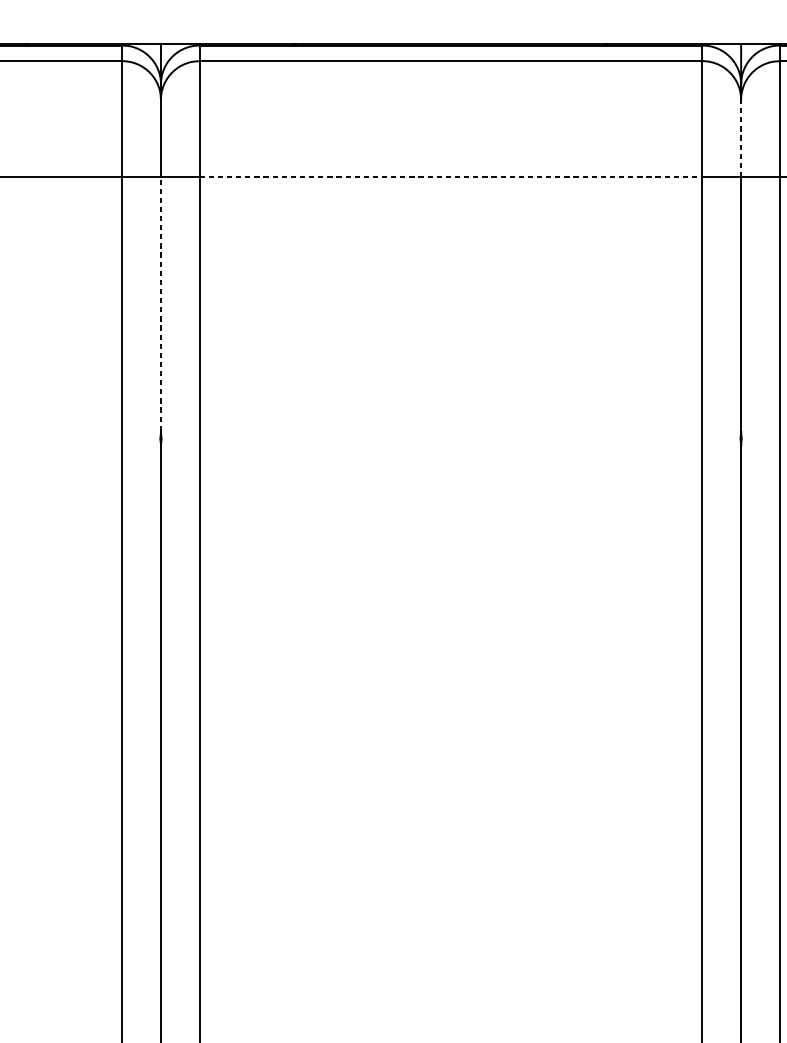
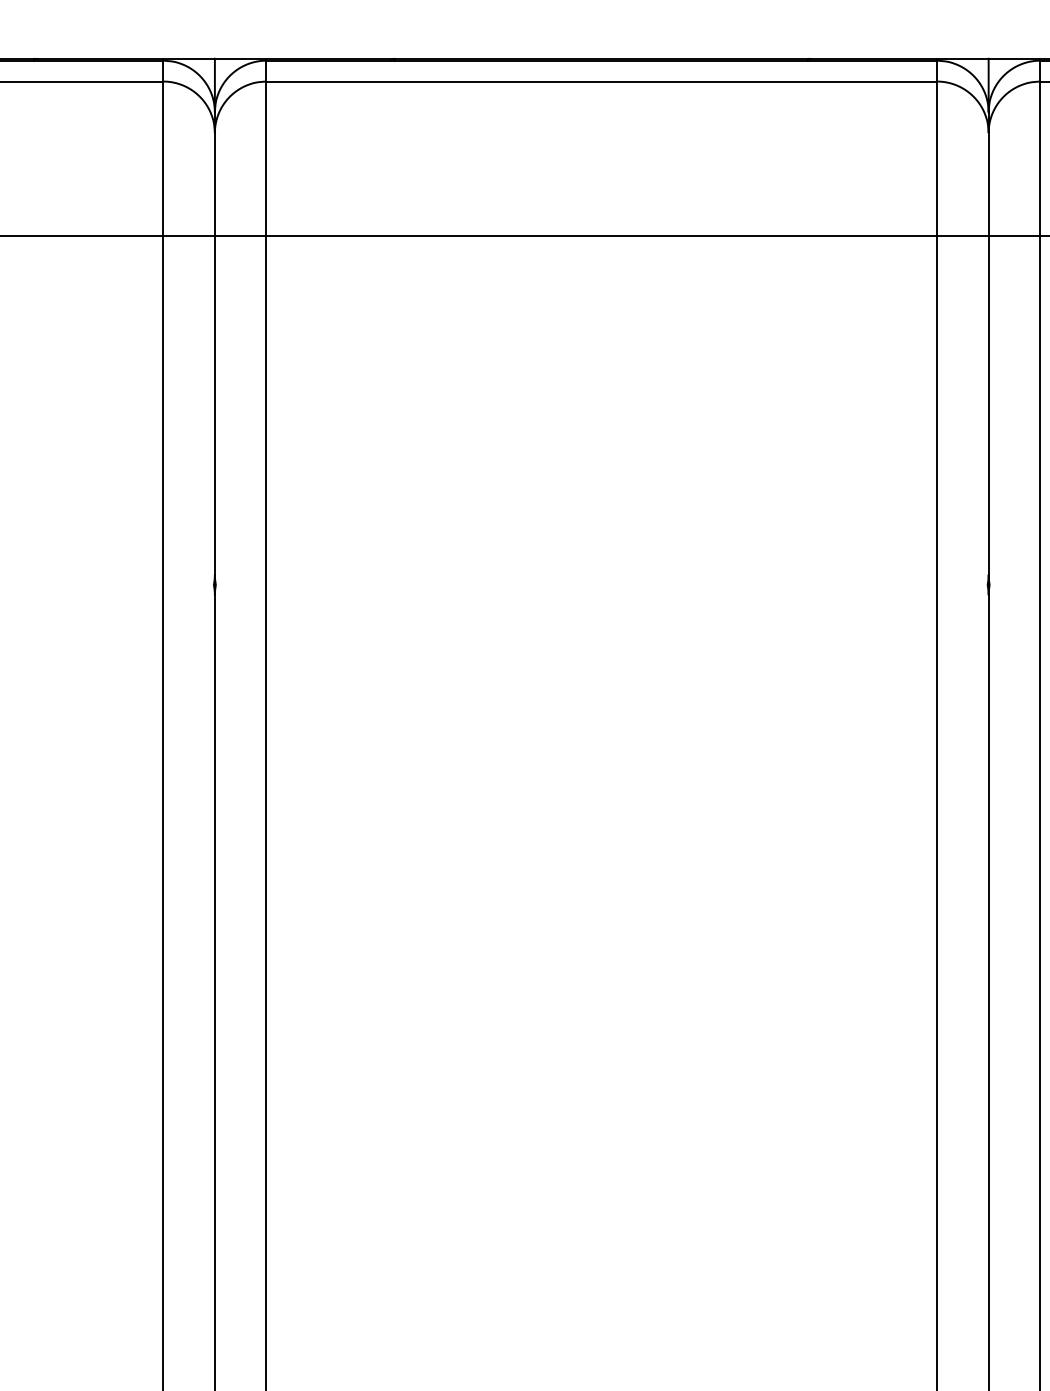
line: (741, 138) -> (988, 184), dashed -> solid
line: (451, 177) -> (602, 236), dashed -> solid
line: (160, 303) -> (214, 404), dashed -> solid

